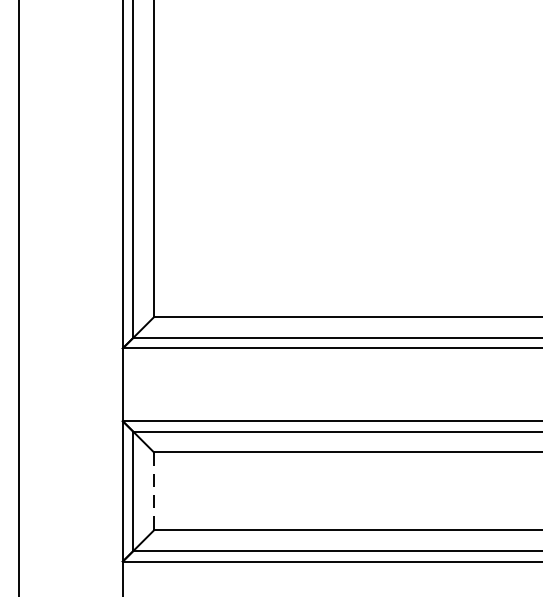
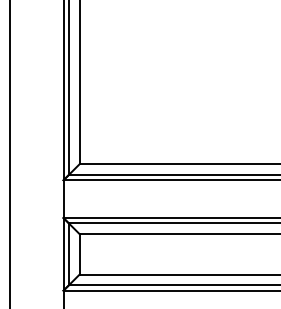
line: (153, 491) -> (79, 254), dashed -> solid

